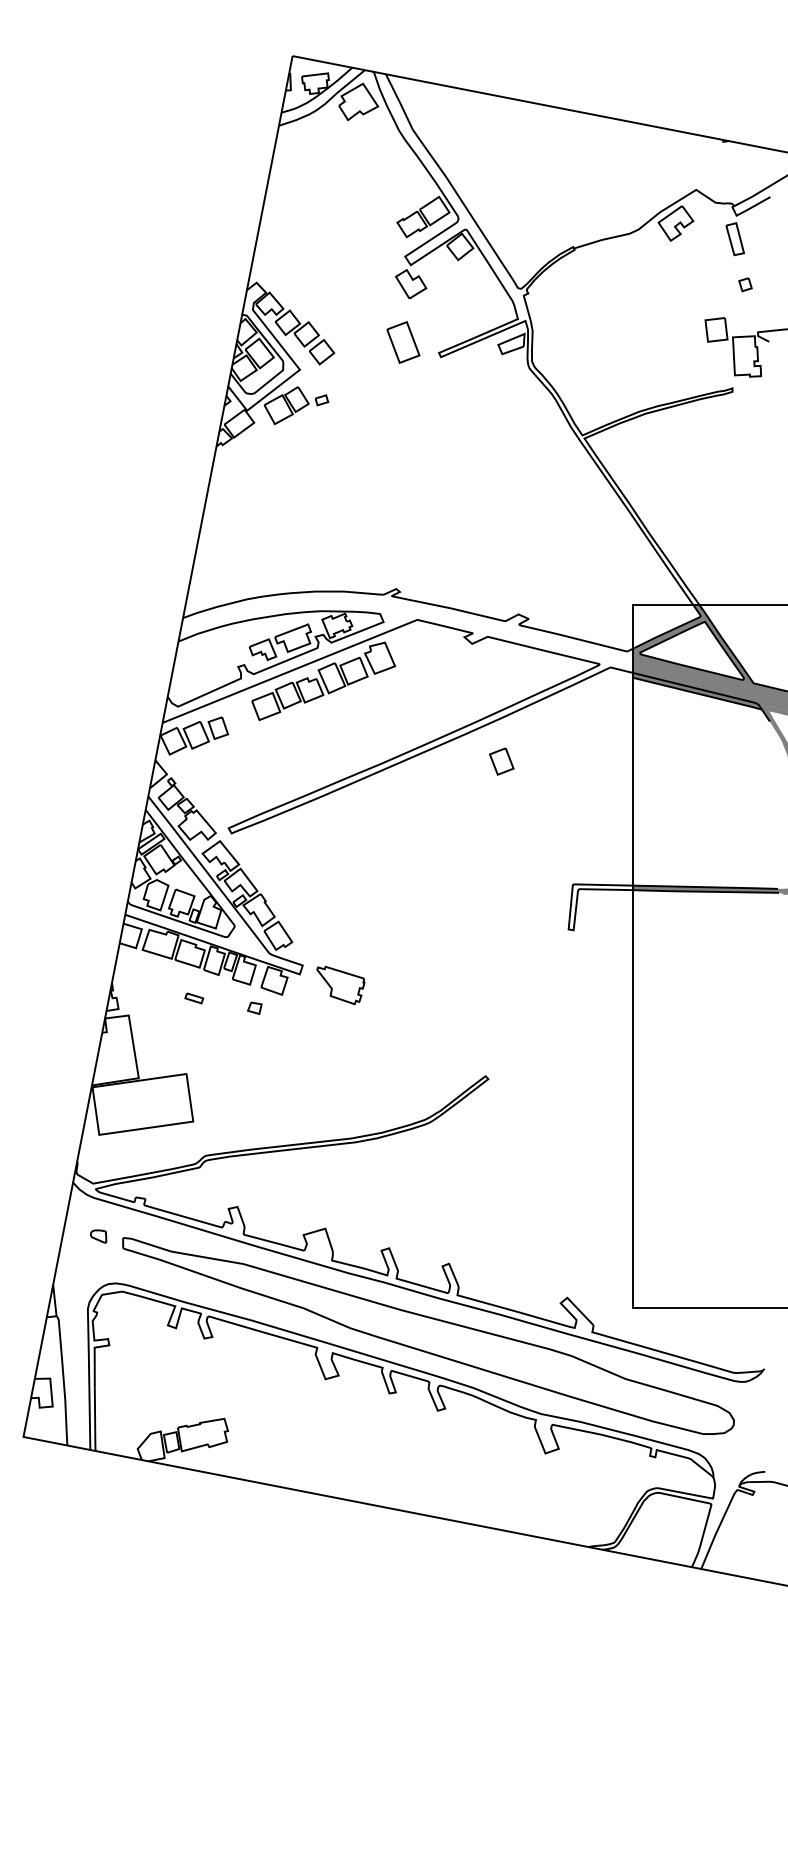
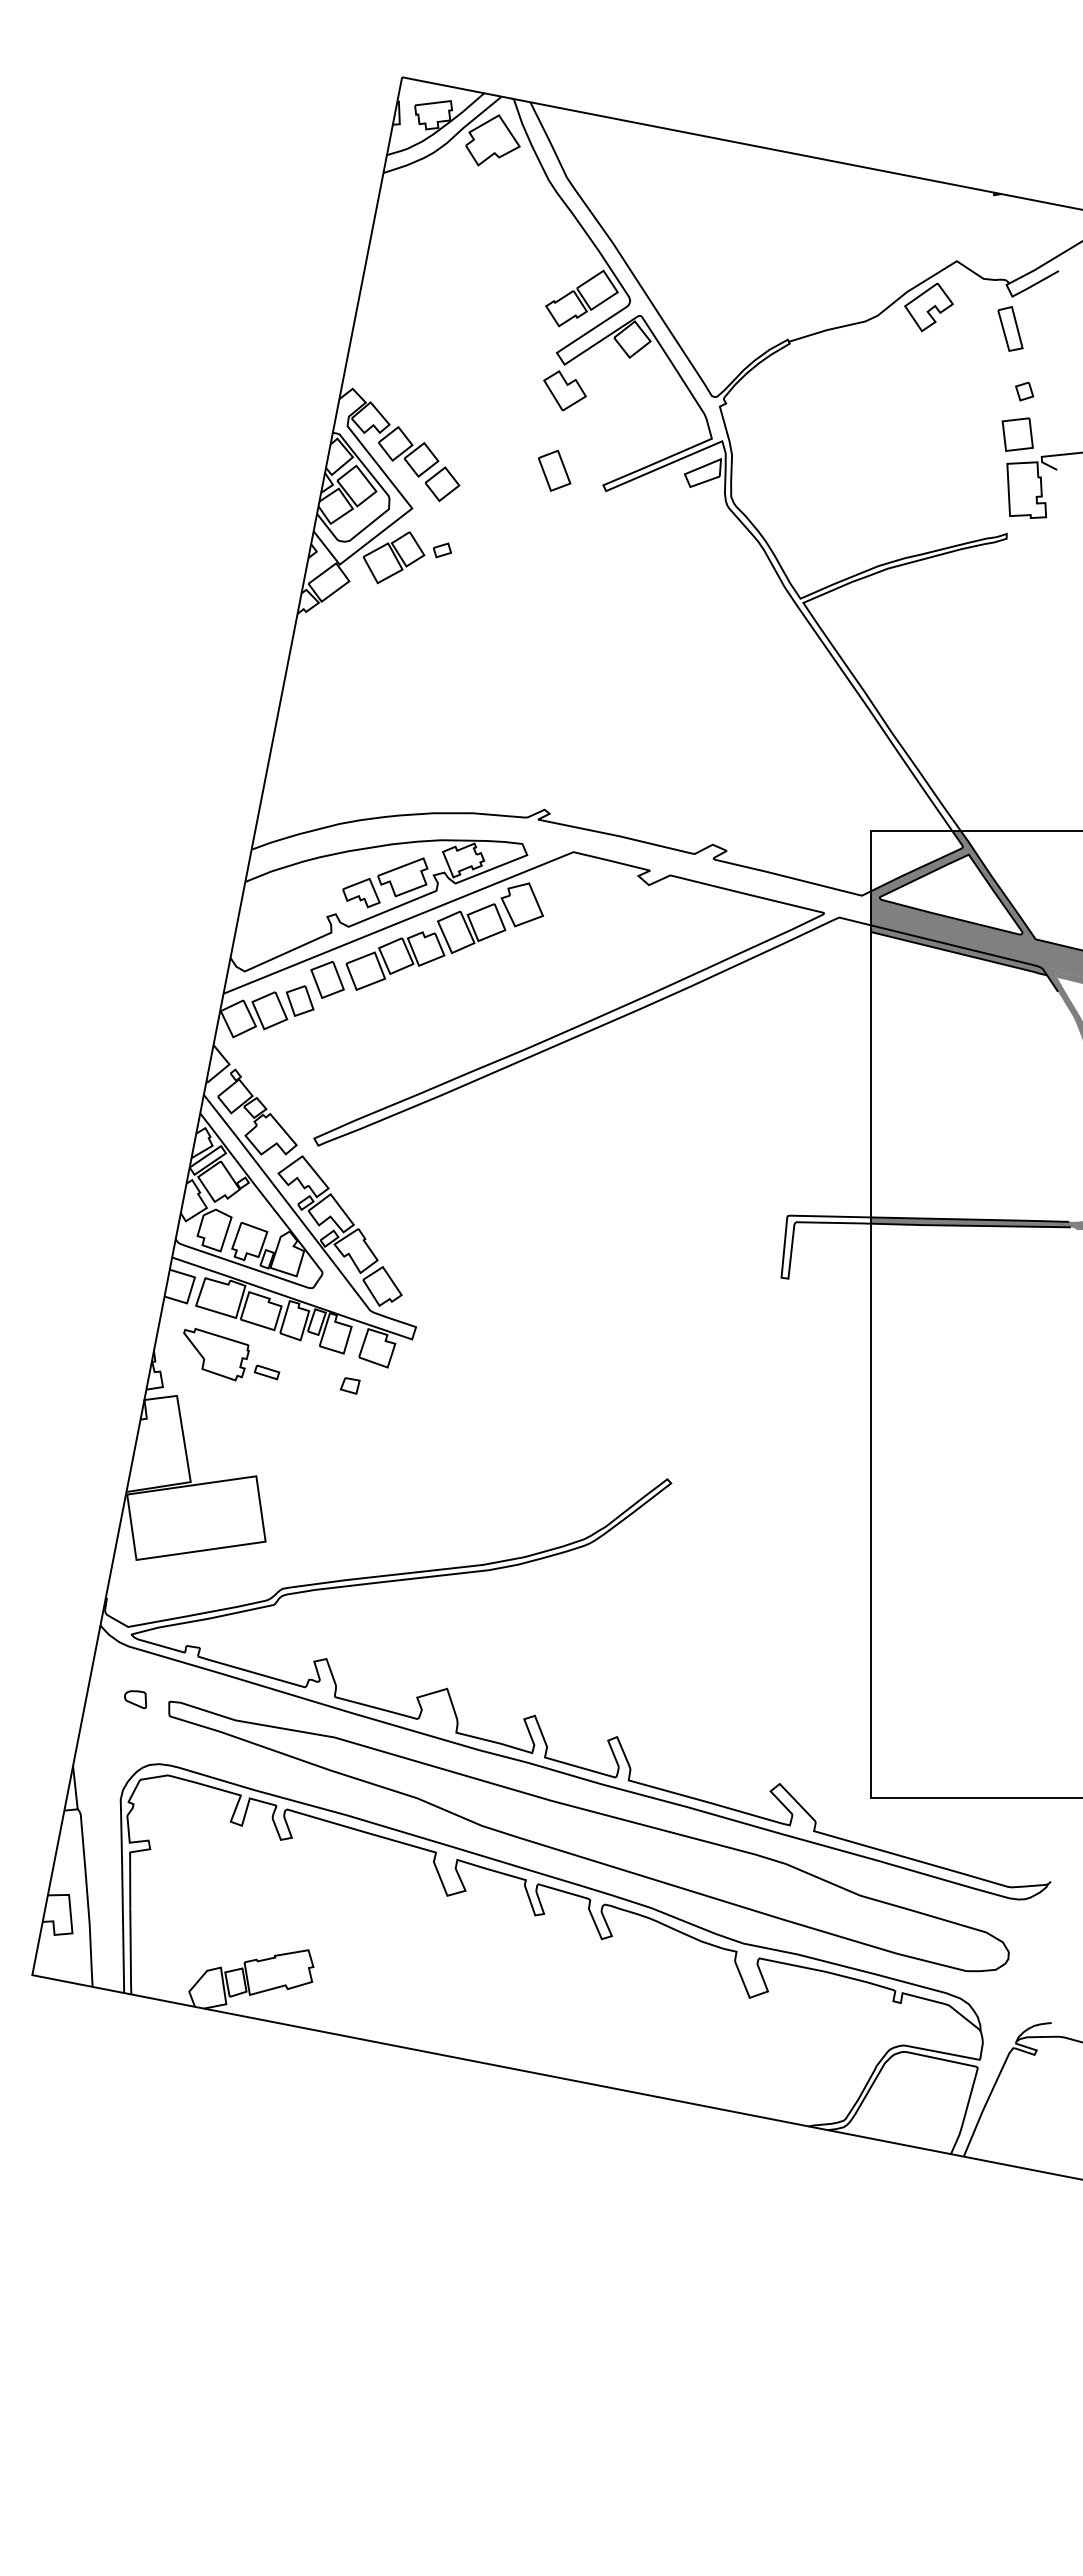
part: (716, 329) -> (1017, 434), moved
part: (403, 342) -> (554, 470), size x0.71
part: (501, 761) -> (327, 979), moved
part: (340, 985) -> (216, 1354), moved

